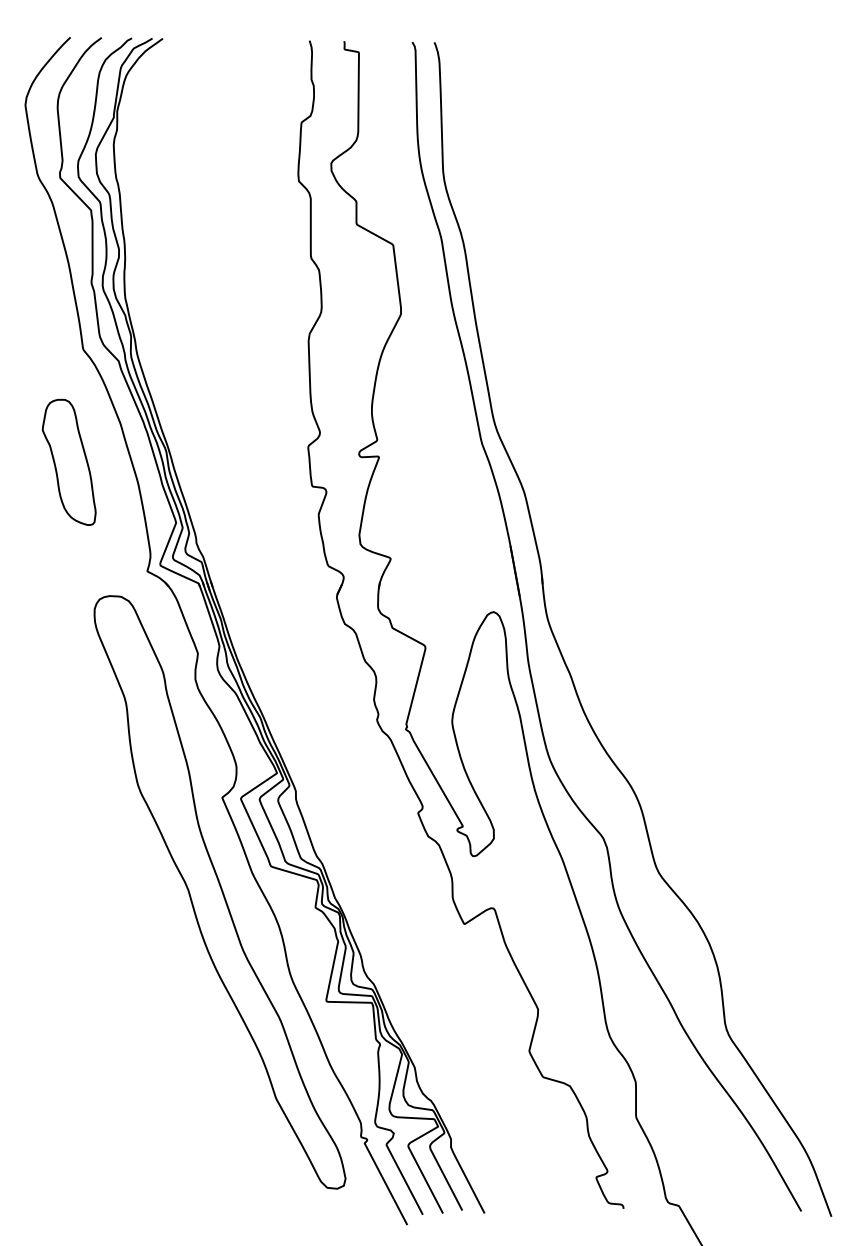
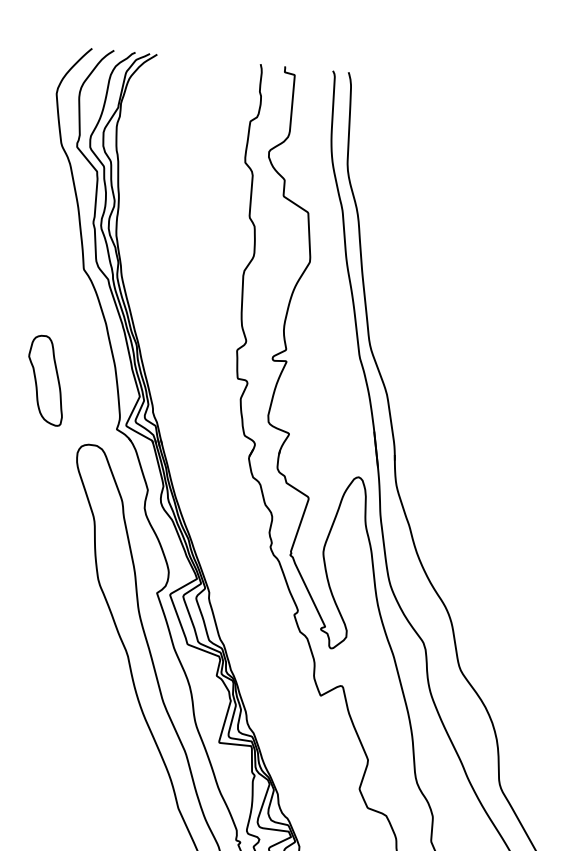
part: (69, 461) -> (46, 379), moved

